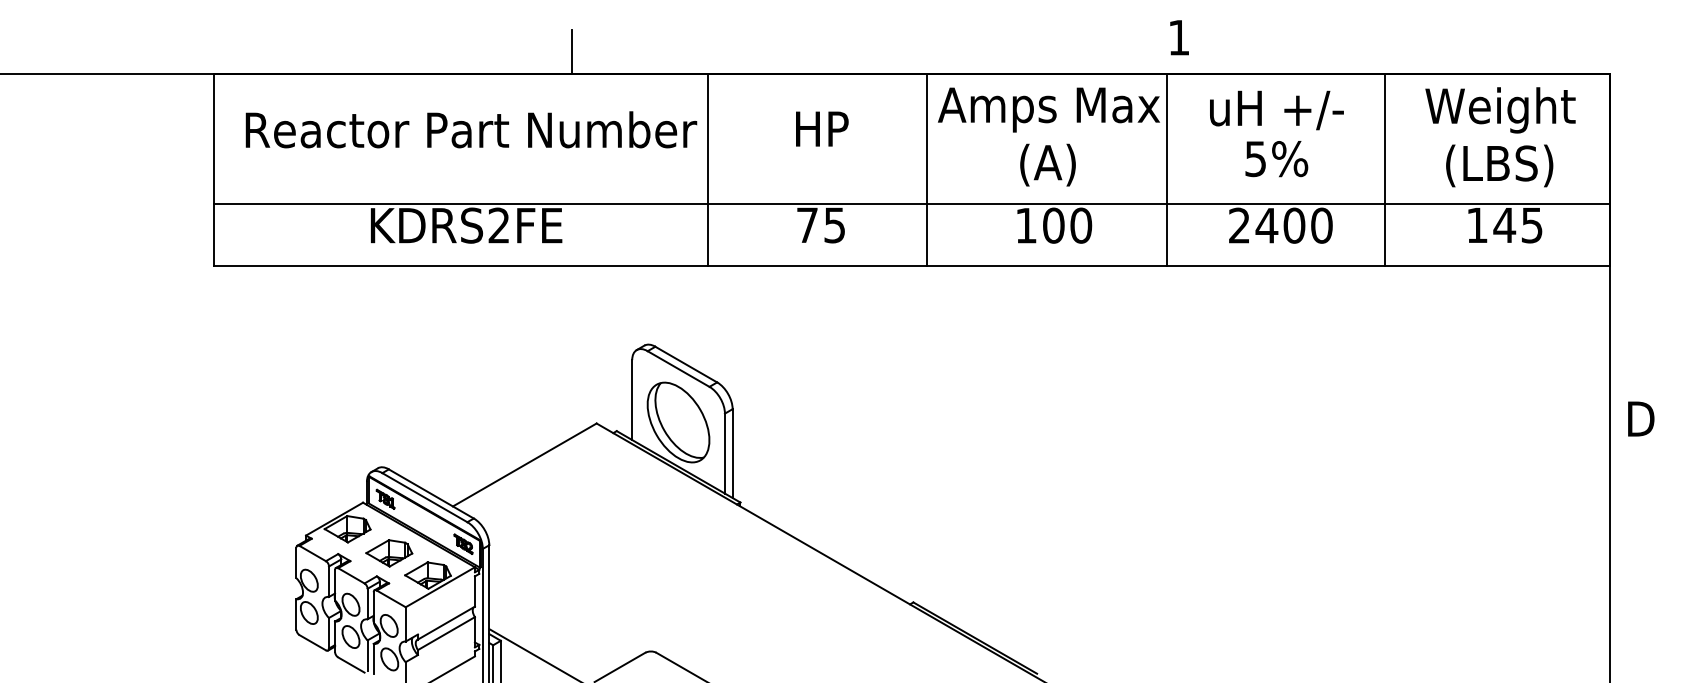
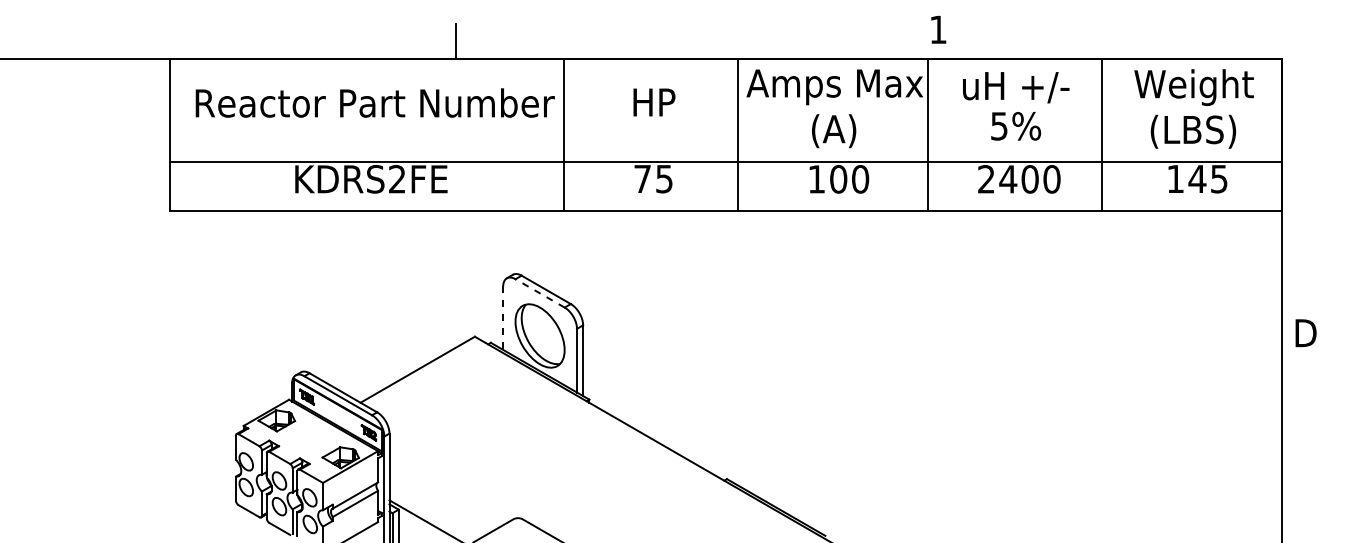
line: (678, 369) -> (540, 293), solid -> dashed
line: (632, 400) -> (503, 318), solid -> dashed
part: (389, 553) -> (310, 440), removed

